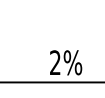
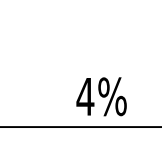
text: (55, 62) -> (85, 96), 2% -> 4%

